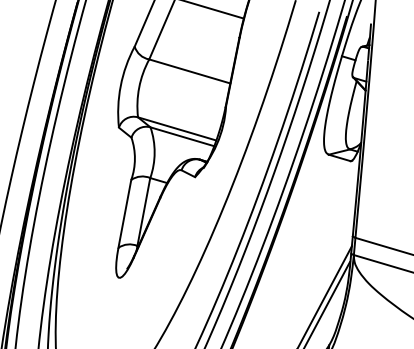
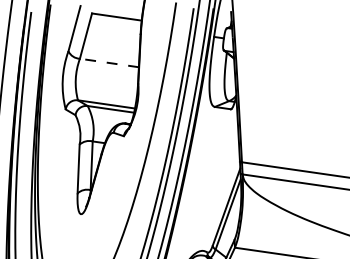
line: (189, 72) -> (109, 63), solid -> dashed

